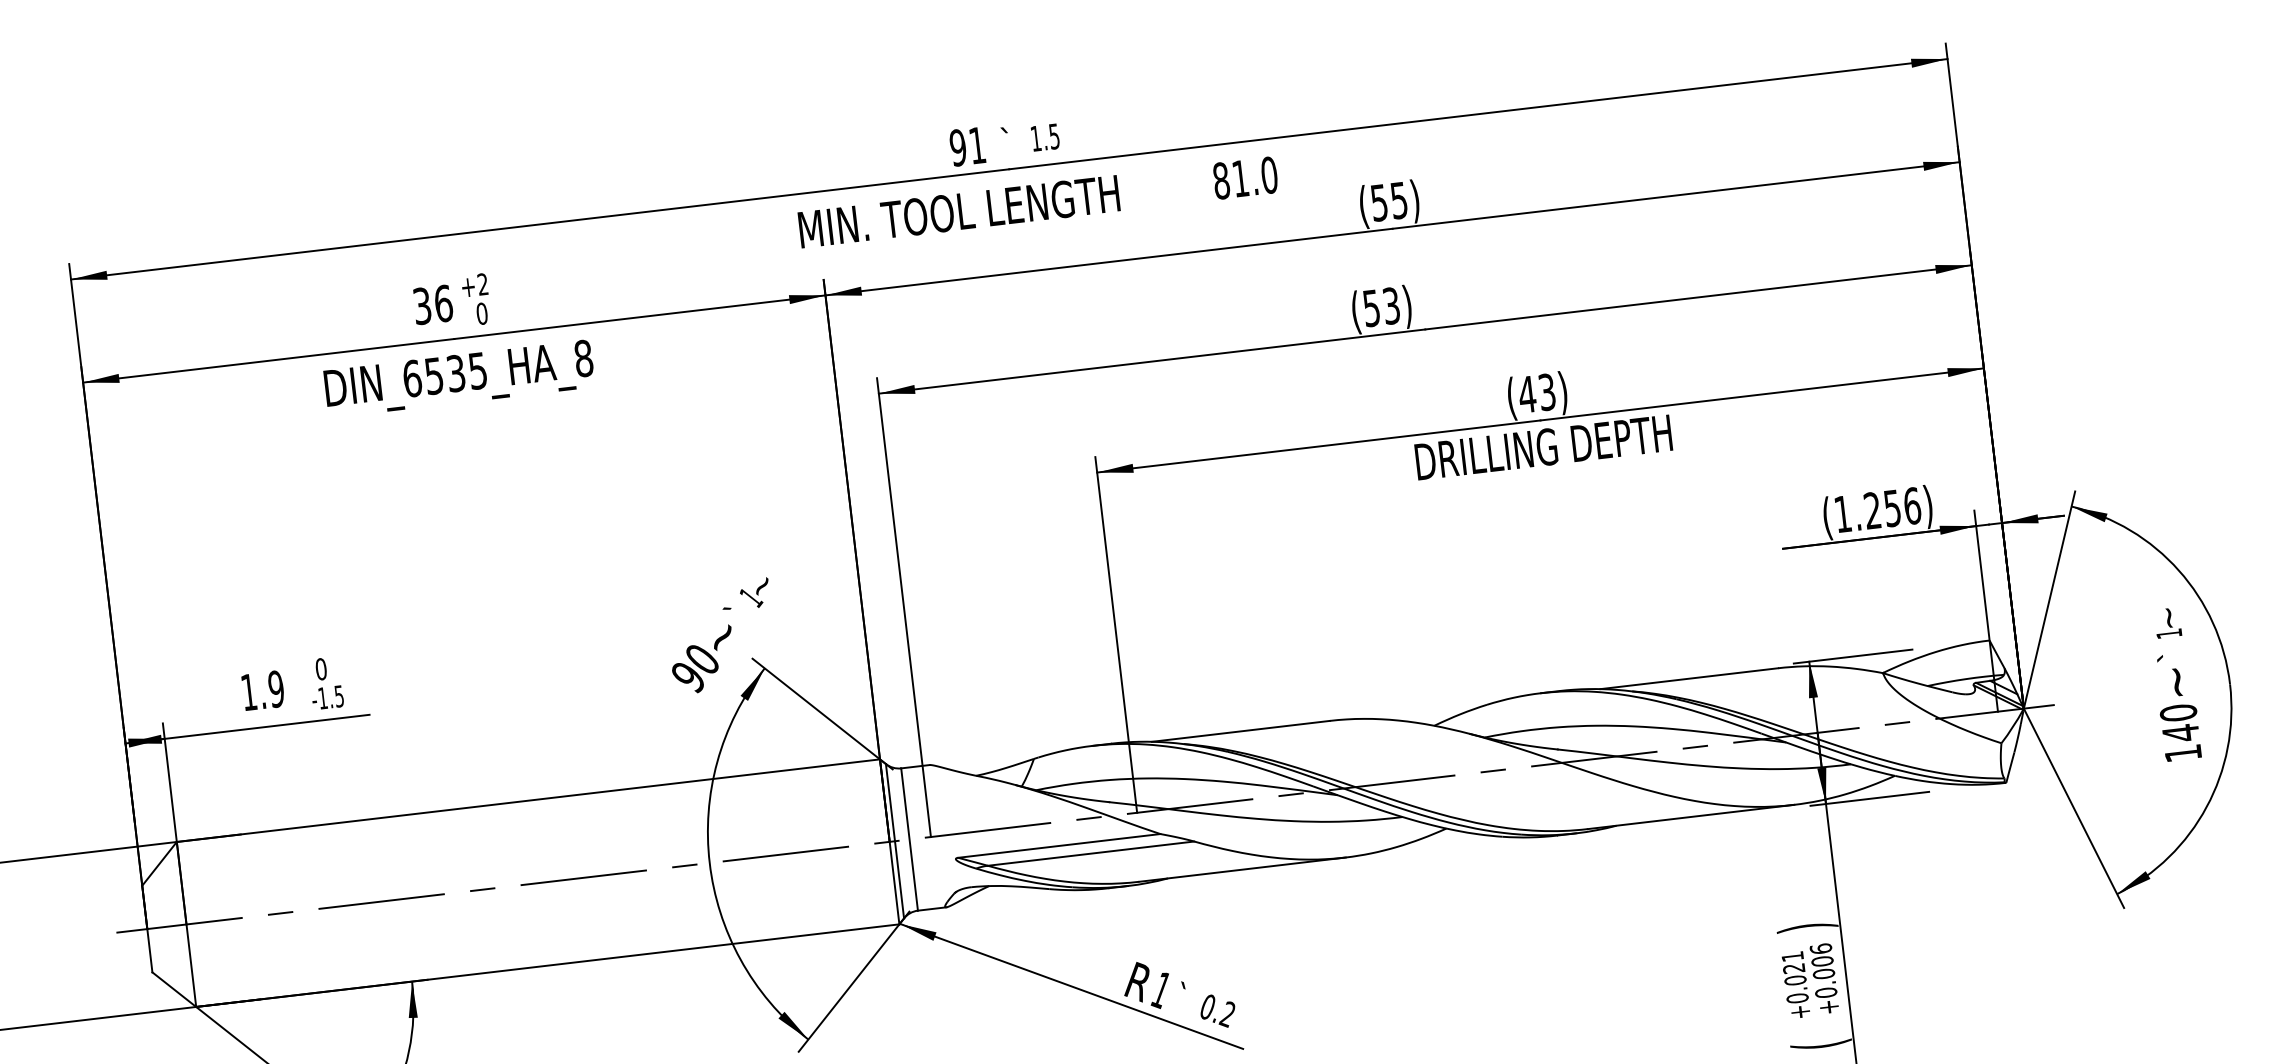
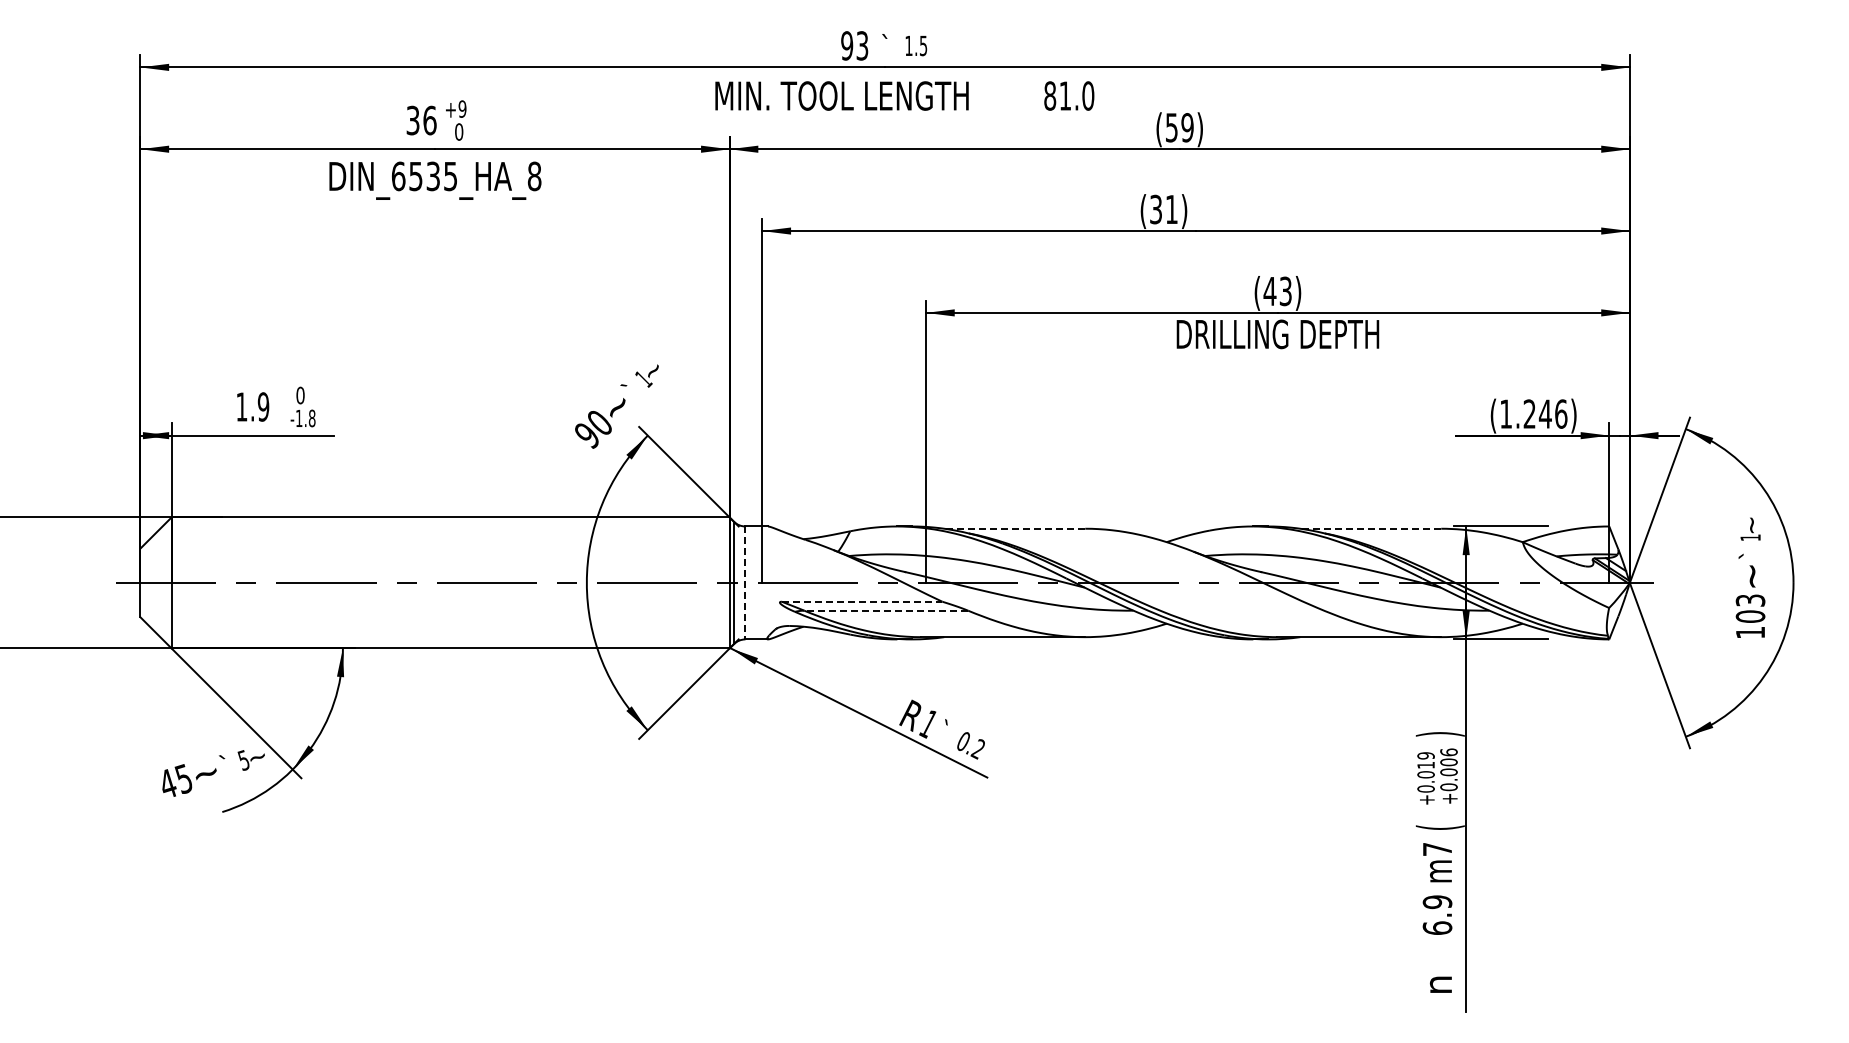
text: (977, 145) -> (862, 45), 91 -> 93
text: (1399, 200) -> (1187, 127), (55) -> (59)
text: (482, 283) -> (462, 108), +2 -> +9
text: (1380, 307) -> (1163, 209), (53) -> (31)
text: (1891, 507) -> (1544, 413), (1.256) -> (1.246)
line: (1689, 678) -> (1370, 528), solid -> dashed
text: (338, 696) -> (311, 418), -1.5 -> -1.8
text: (2179, 722) -> (1750, 608), 140 -> 103
line: (1240, 731) -> (1014, 528), solid -> dashed
line: (909, 840) -> (745, 583), solid -> dashed
line: (1059, 845) -> (862, 601), solid -> dashed
line: (1091, 853) -> (886, 610), solid -> dashed
text: (1792, 962) -> (1425, 760), +0.021 -> +0.019

